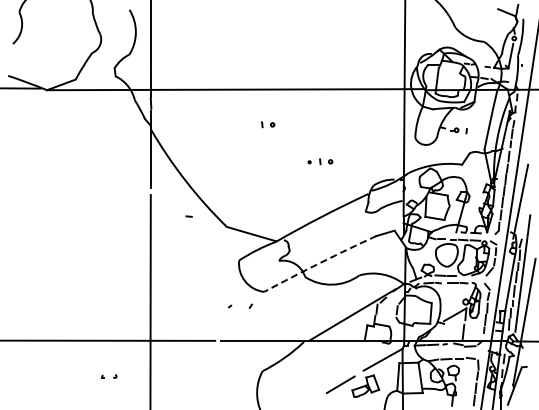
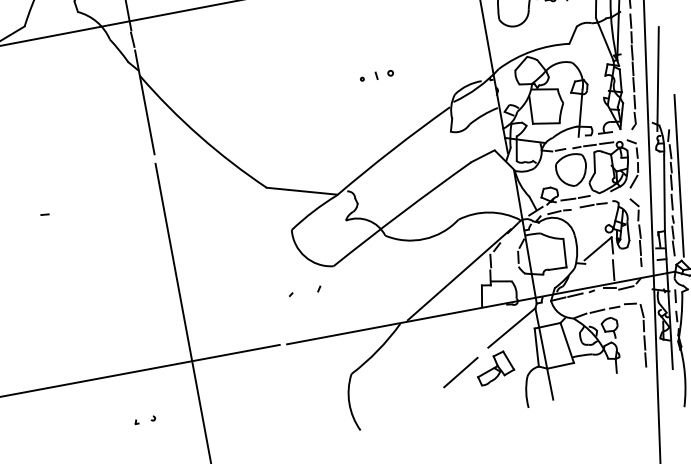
part: (268, 124) -> (297, 38), removed
line: (188, 216) -> (44, 214), moved
arc: (319, 263) -> (401, 213), dashed -> solid

